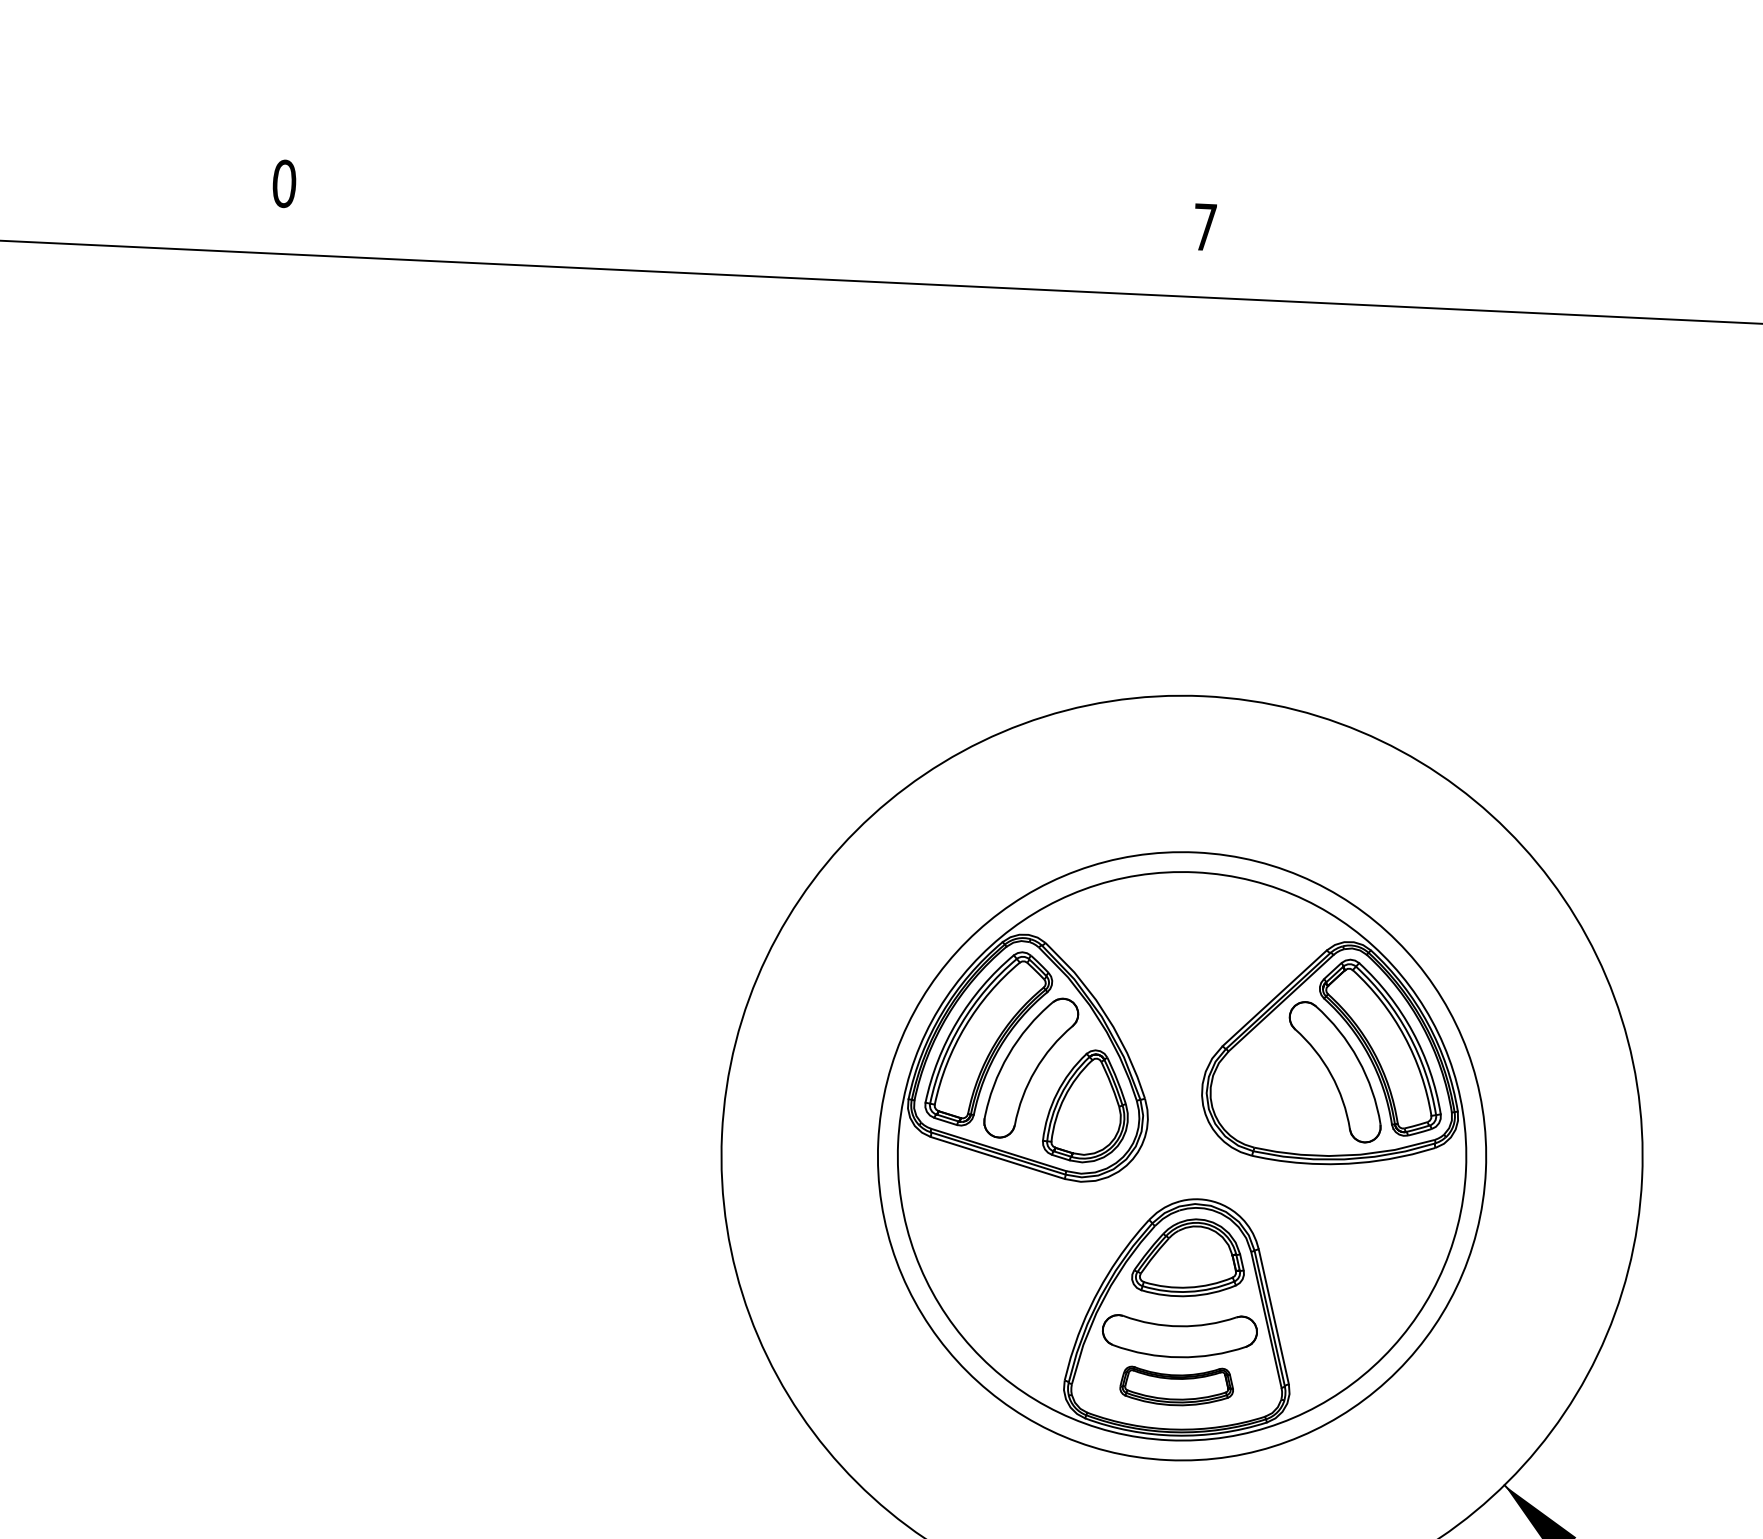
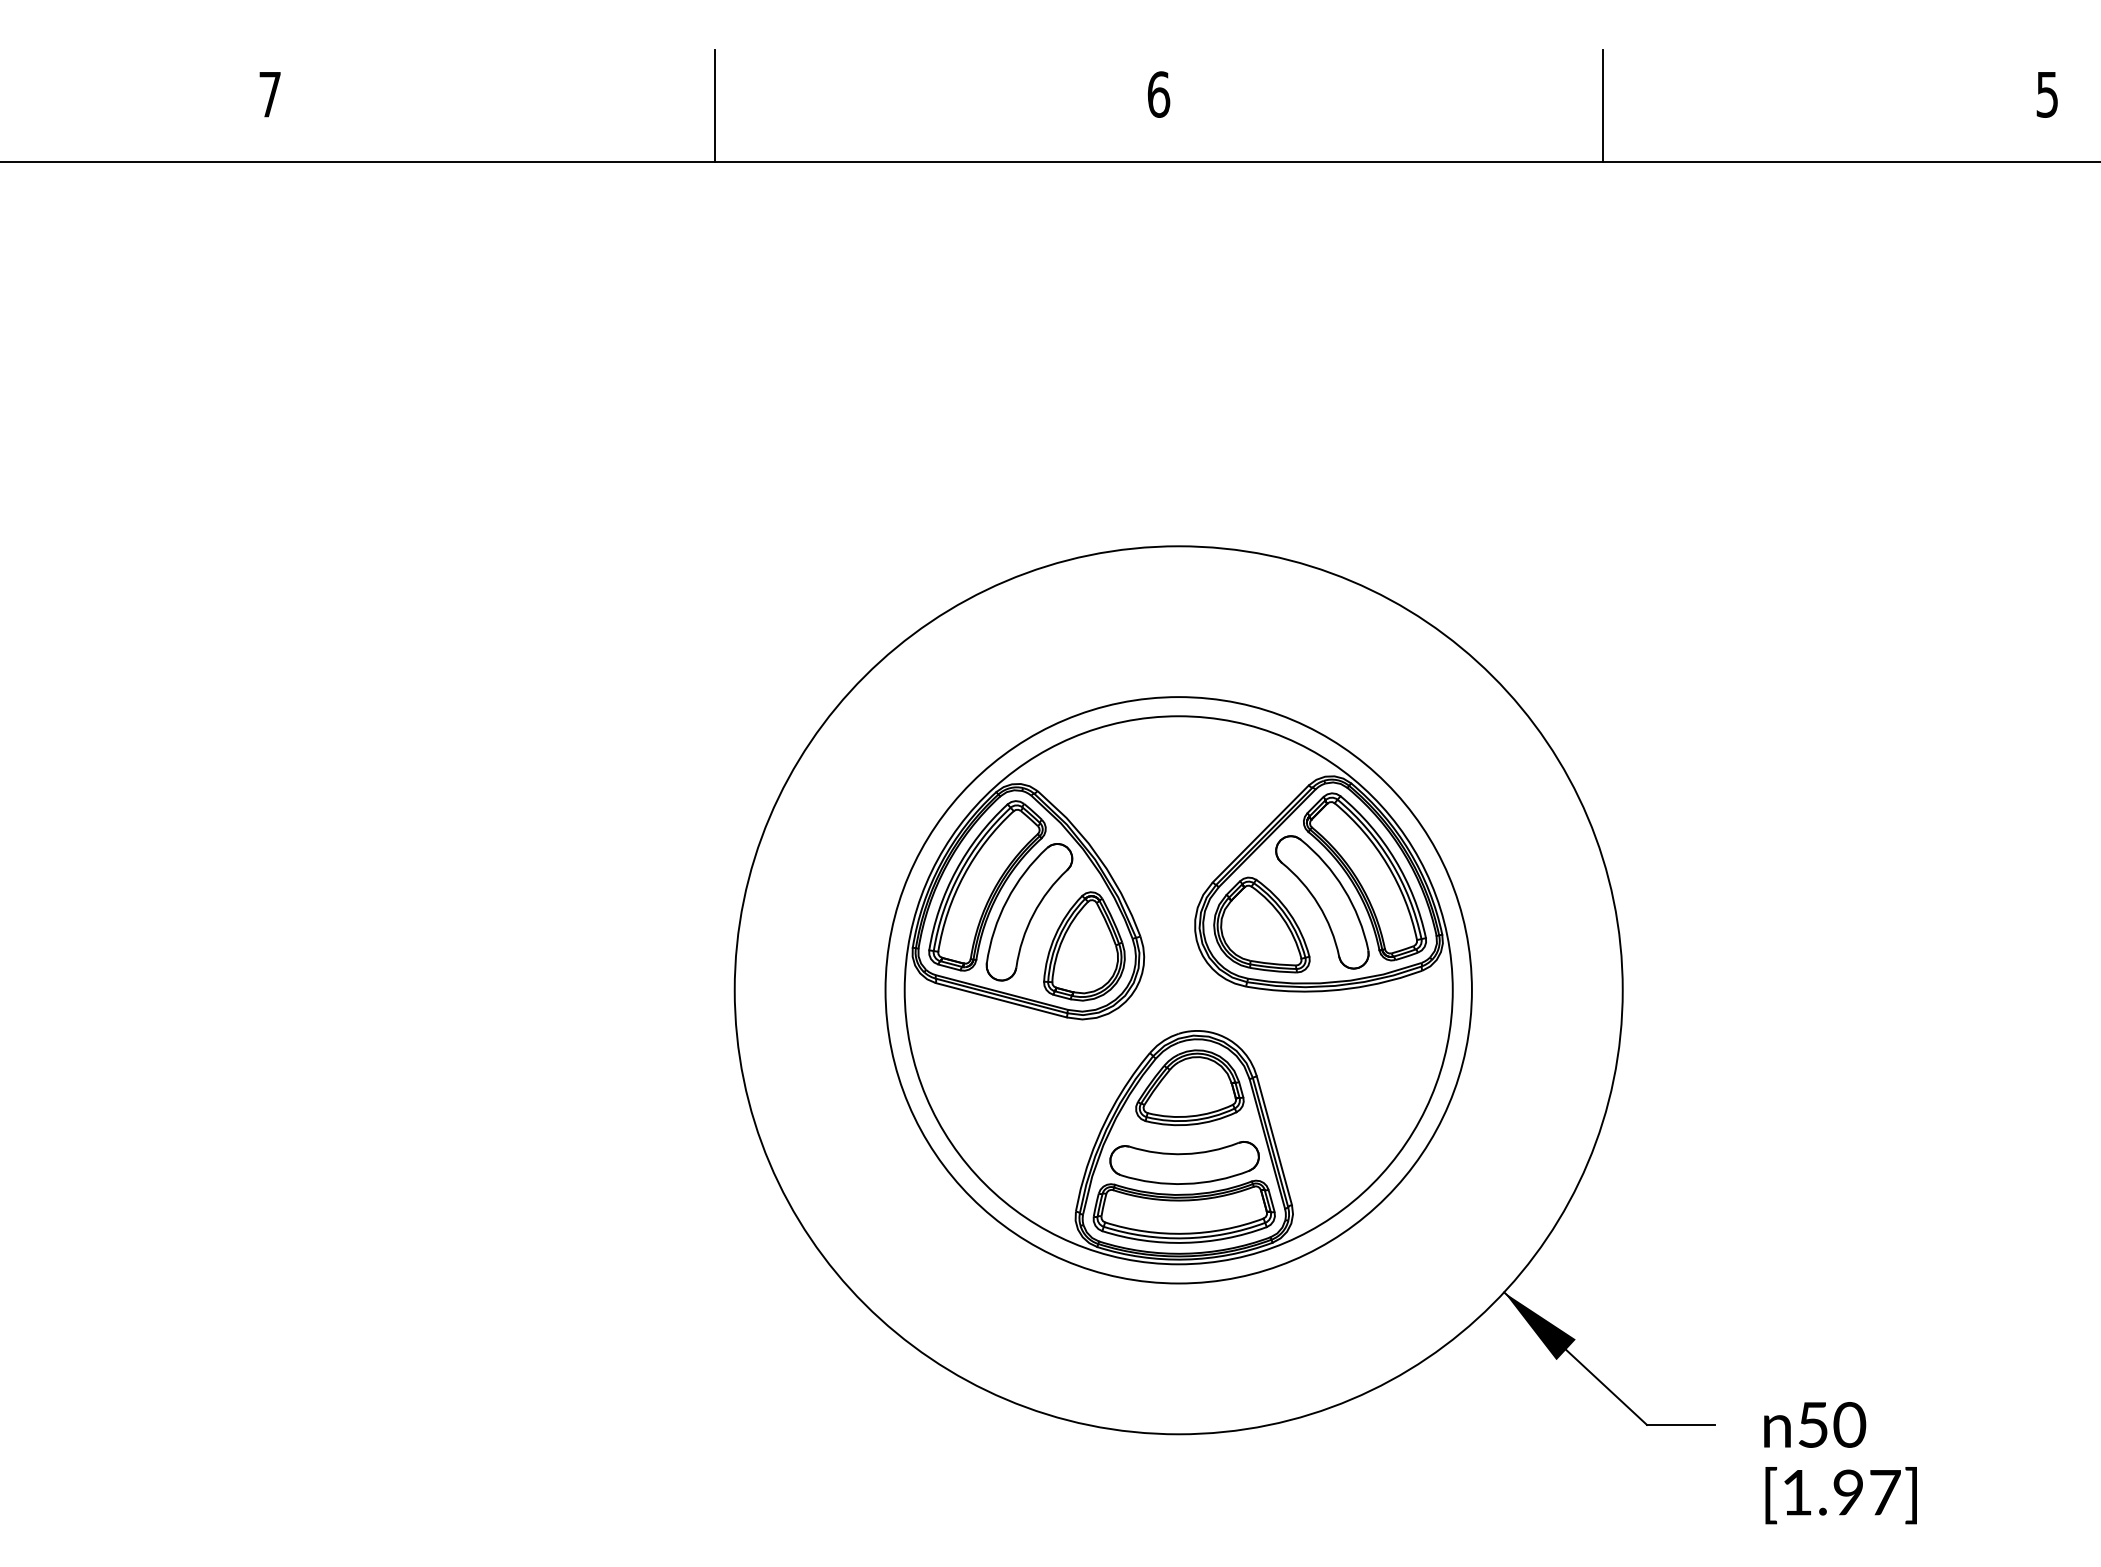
text: (284, 183) -> (270, 94), 0 -> 7
line: (744, 216) -> (714, 105), added
text: (1204, 227) -> (1158, 94), 7 -> 6
line: (1665, 260) -> (1603, 105), added
part: (1271, 1092) -> (1261, 924), added
part: (1176, 1385) -> (1183, 1211), size x1.67

